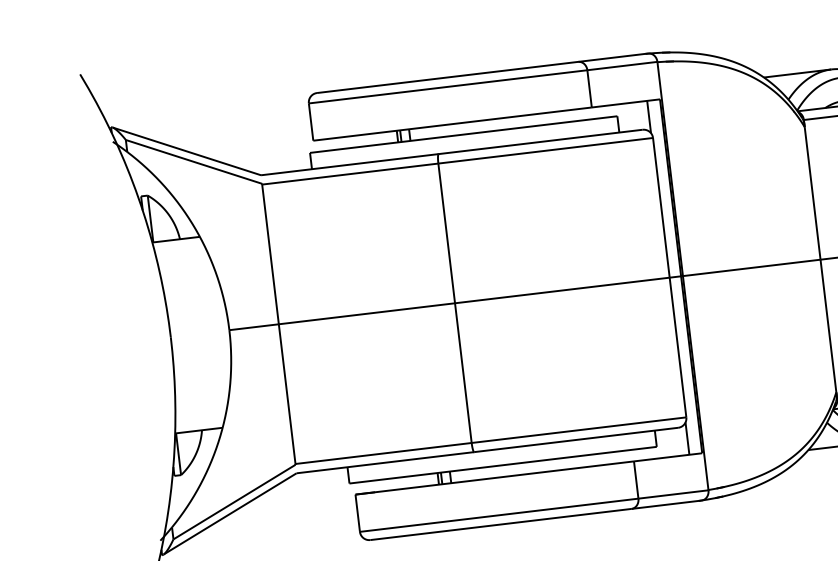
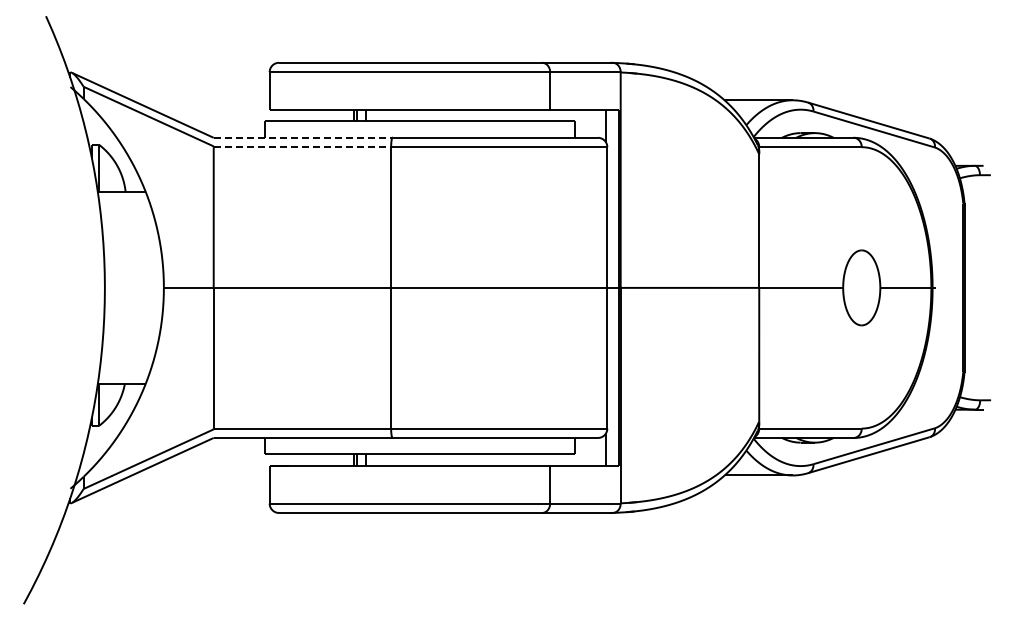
line: (350, 164) -> (303, 137), solid -> dashed
line: (350, 174) -> (302, 147), solid -> dashed

